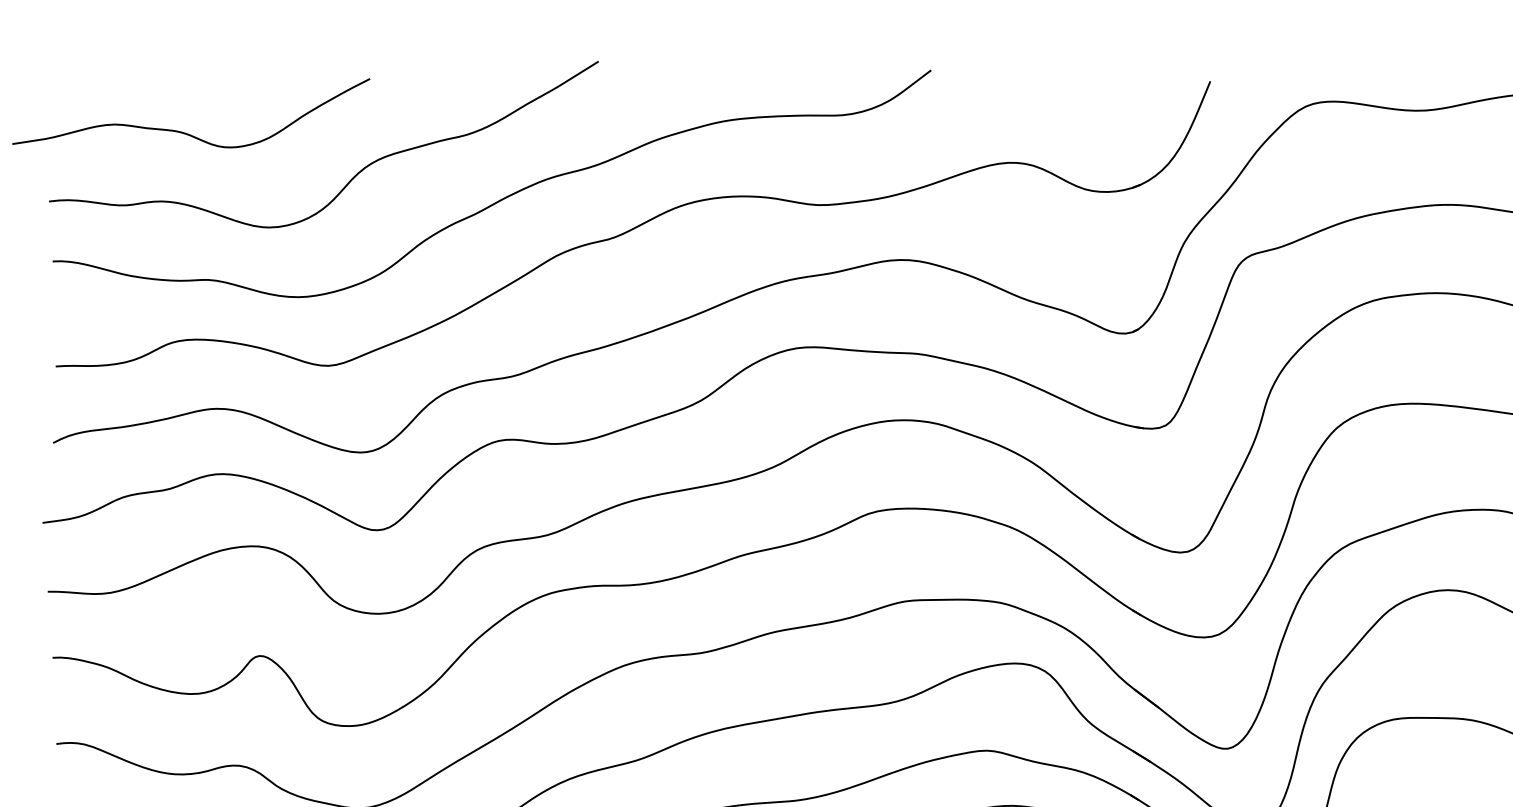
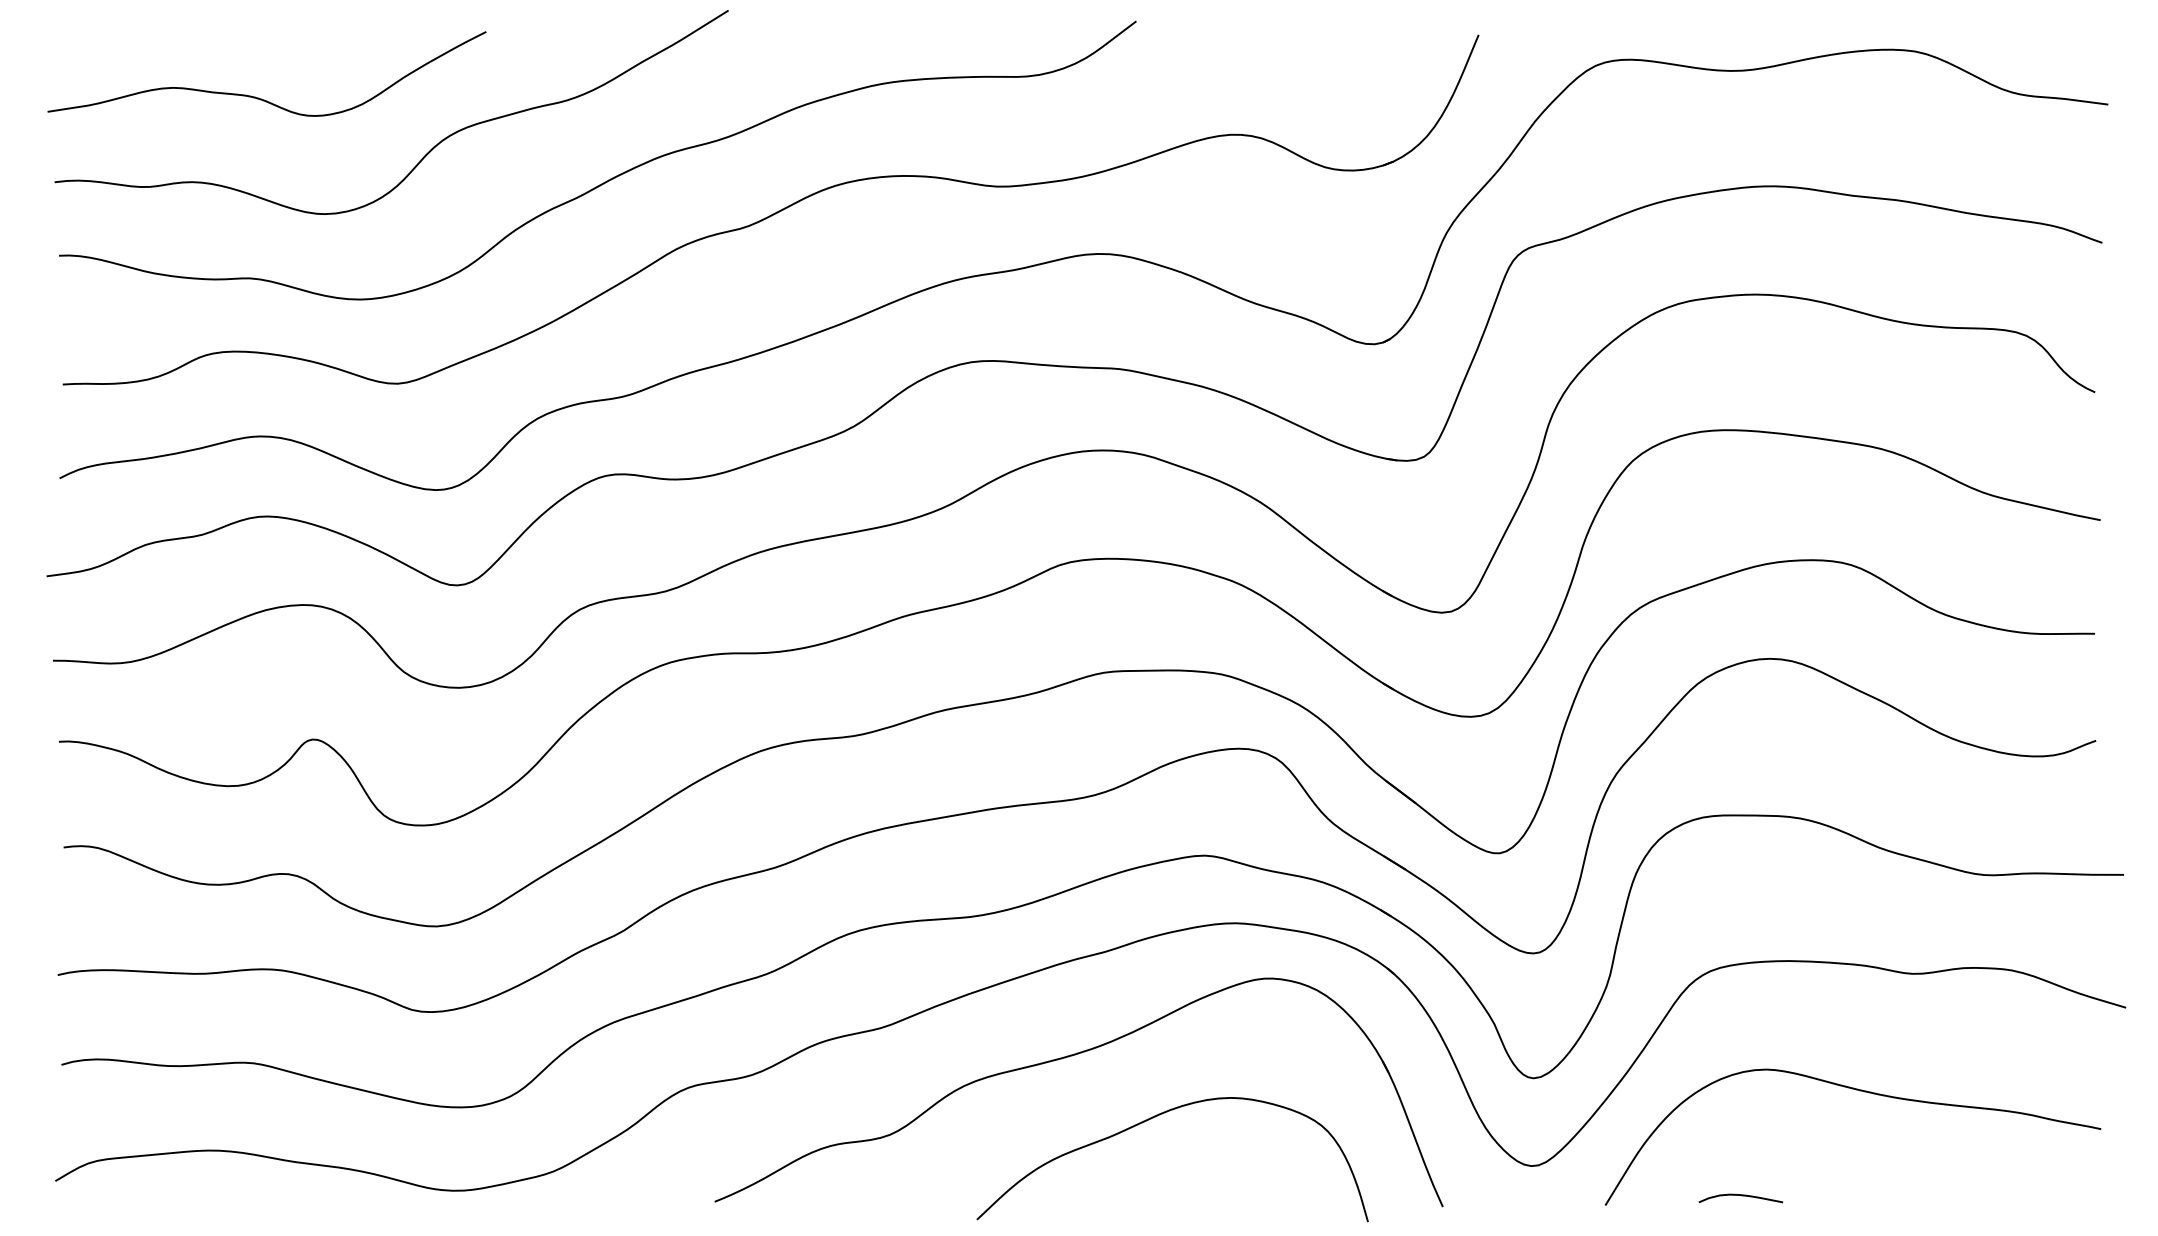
curve: (184, 132) -> (258, 97), moved

